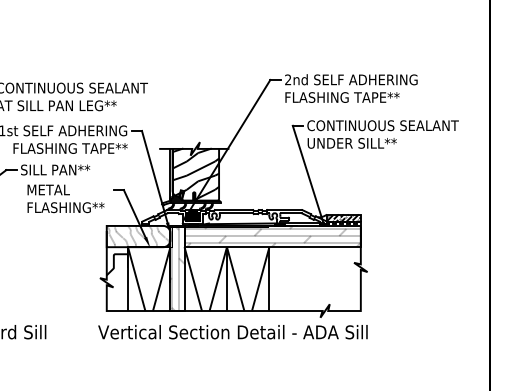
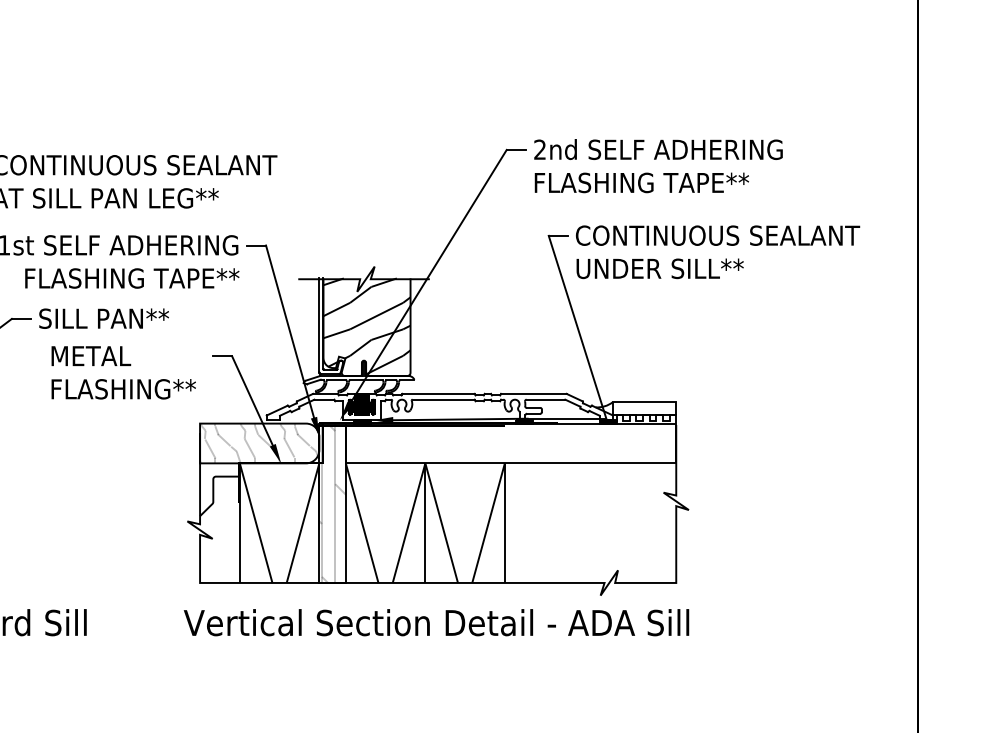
hatch: (343, 217) -> (643, 407), removed
hatch: (272, 236) -> (510, 443), removed

